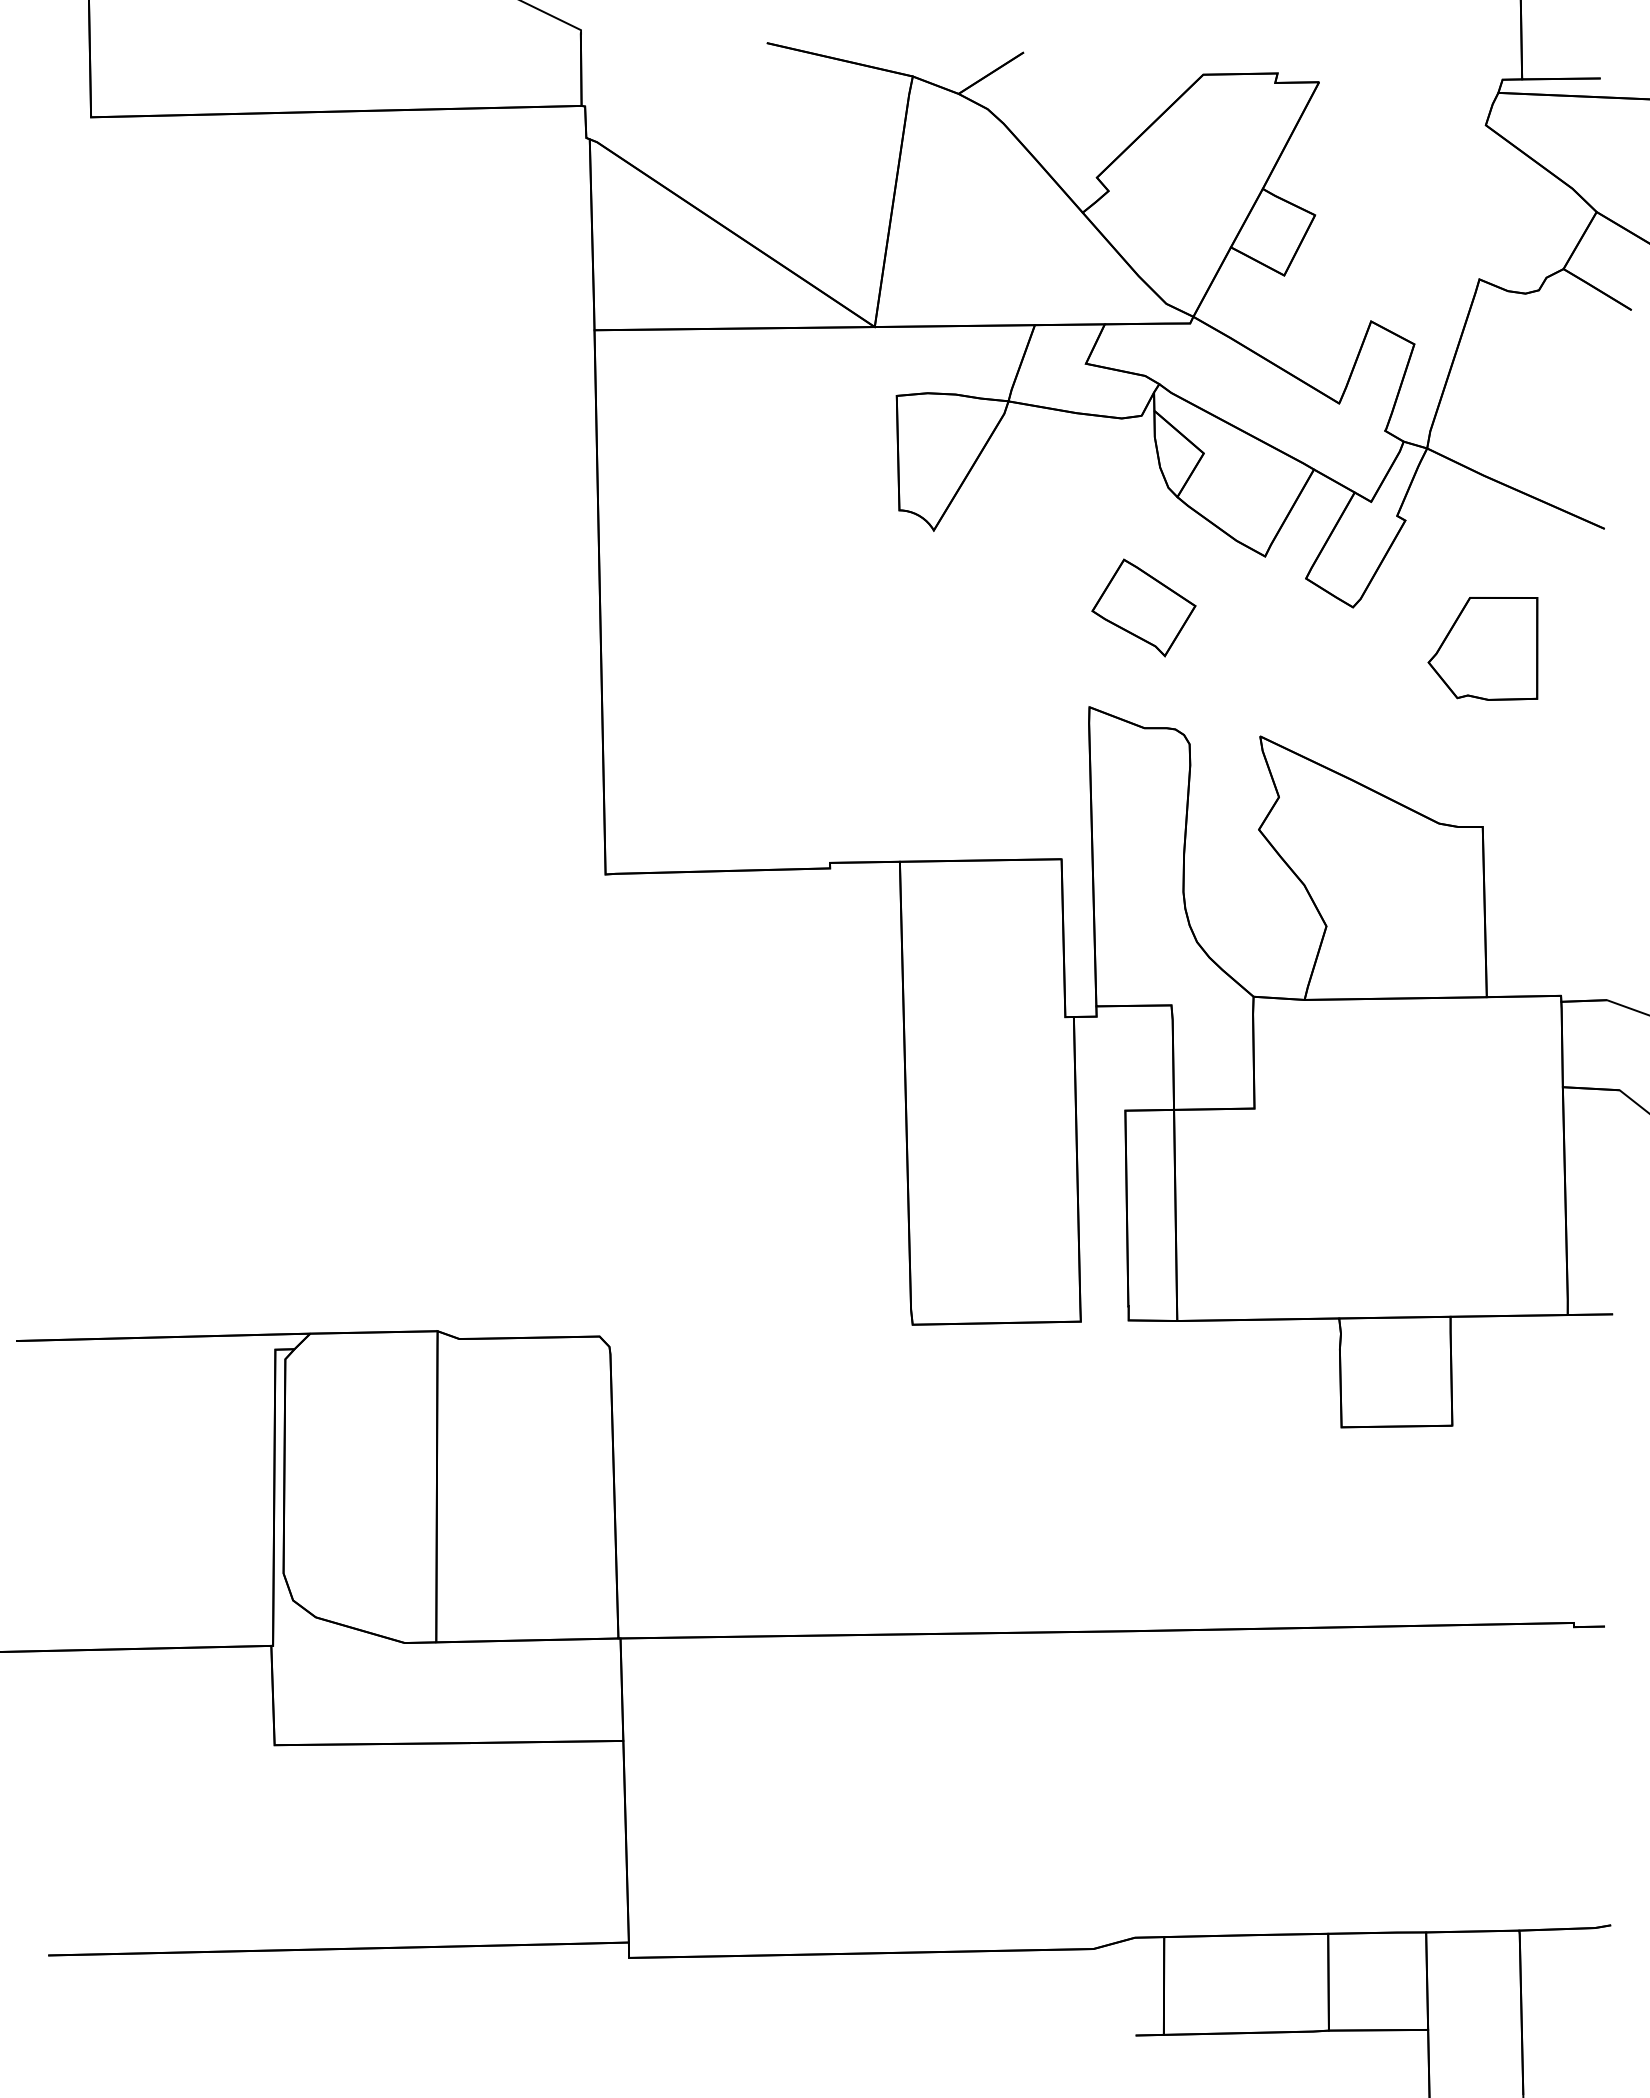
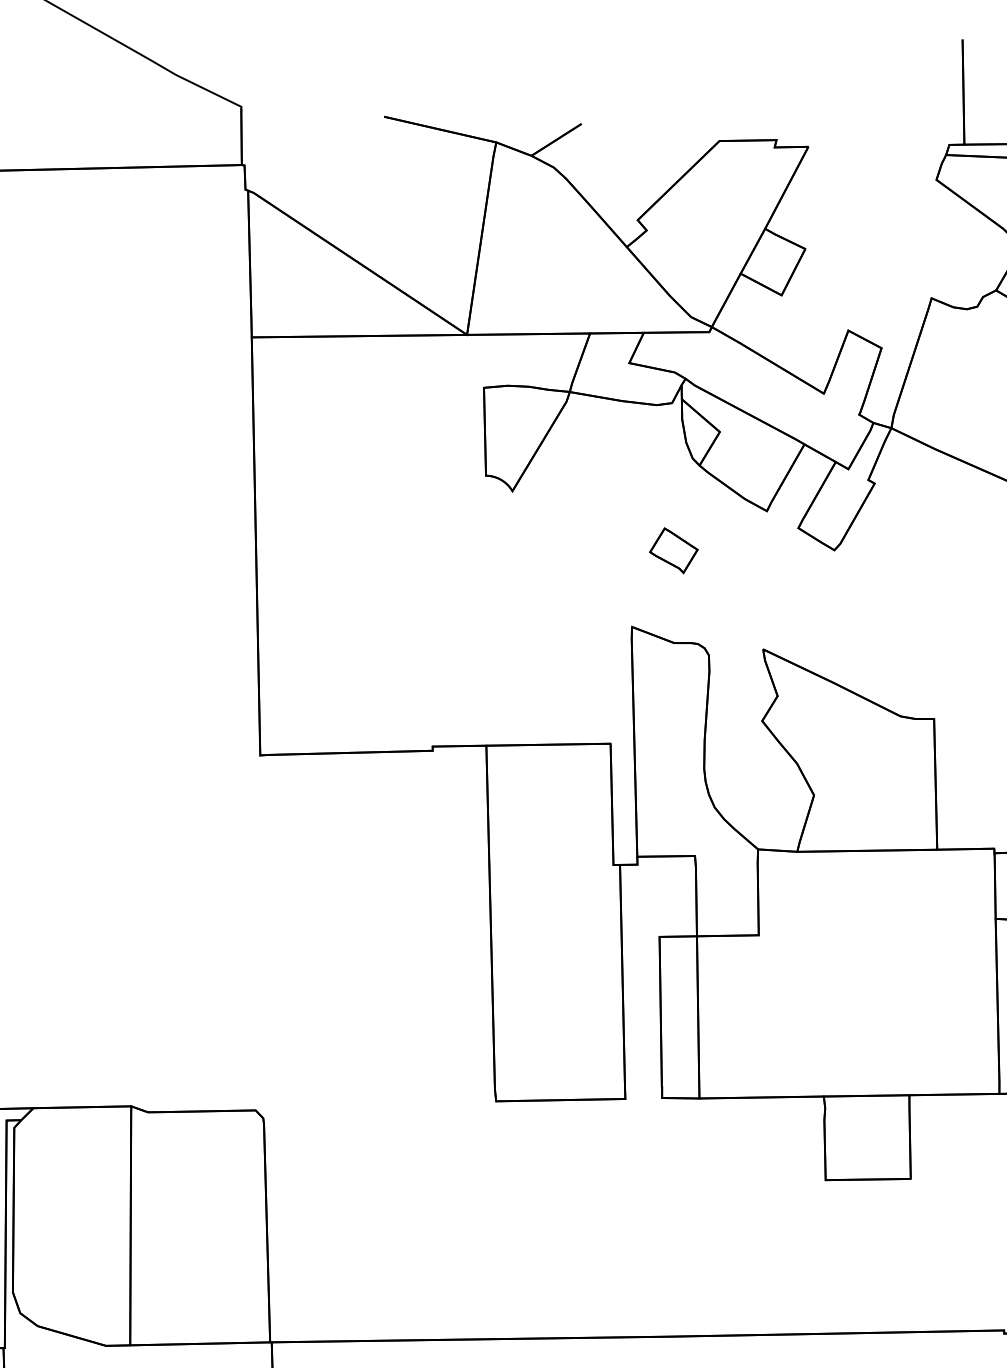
part: (1143, 607) -> (673, 550), size x0.6
part: (1482, 648) -> (933, 581), removed

